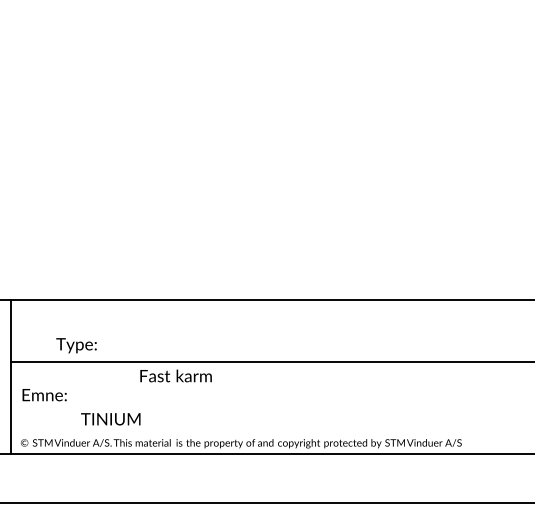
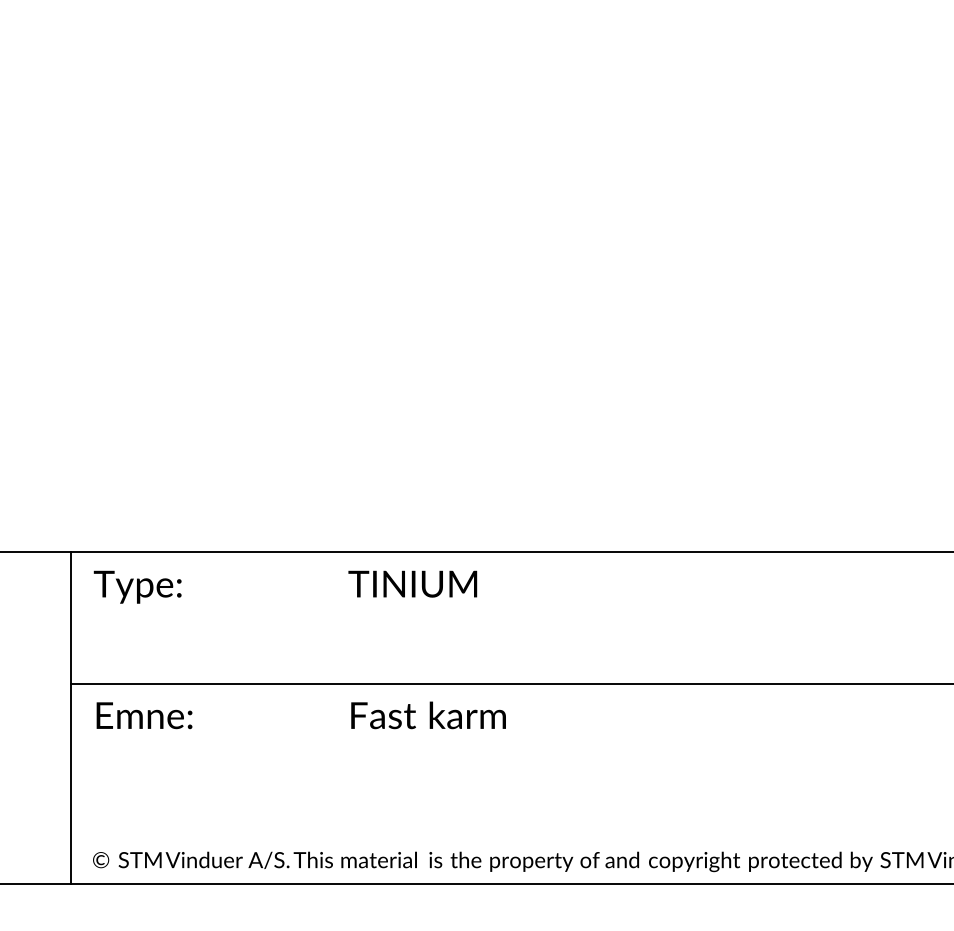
text: (76, 345) -> (137, 586), moved
text: (44, 395) -> (144, 716), moved
text: (110, 419) -> (412, 584), moved

